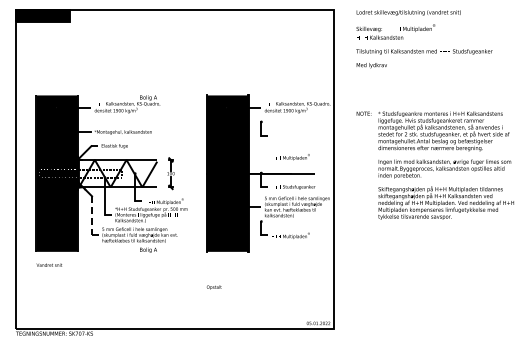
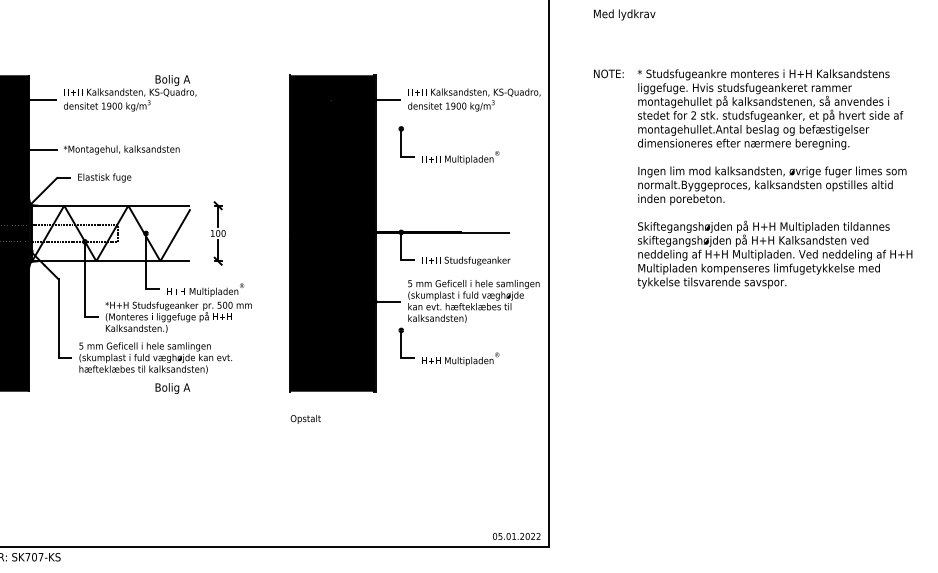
text: (292, 157) -> (464, 158), moved
text: (434, 165) -> (751, 178), moved
line: (92, 215) -> (59, 318), dashed -> solid
text: (213, 287) -> (304, 419), moved

